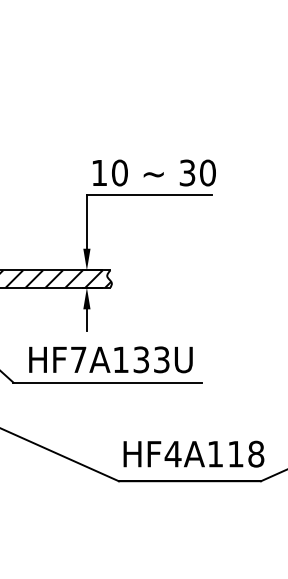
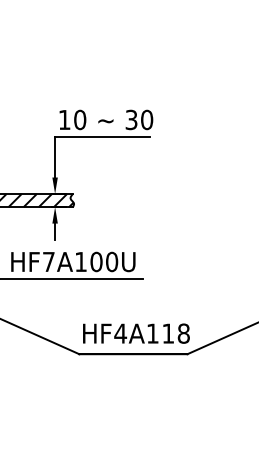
text: (151, 359) -> (104, 261), HF7A133U -> HF7A100U

